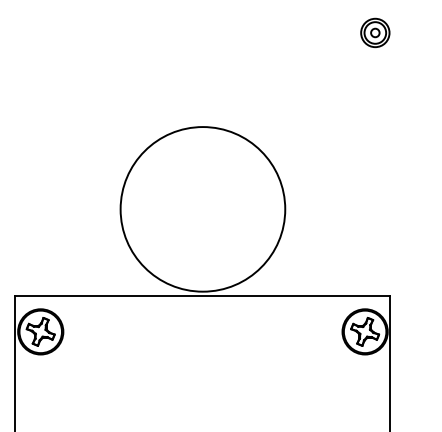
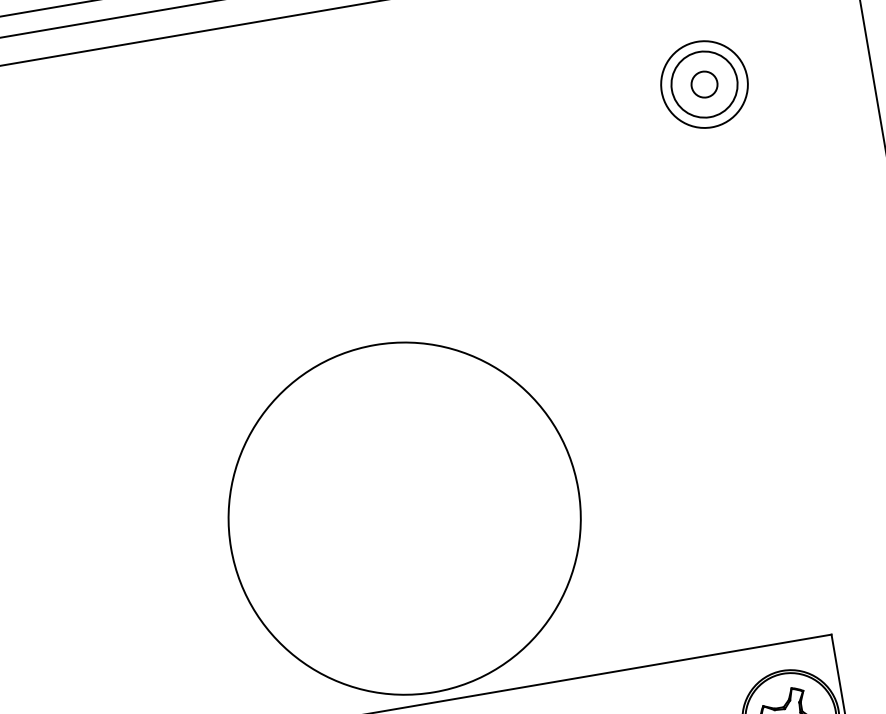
part: (375, 32) -> (704, 83), size x1.43

